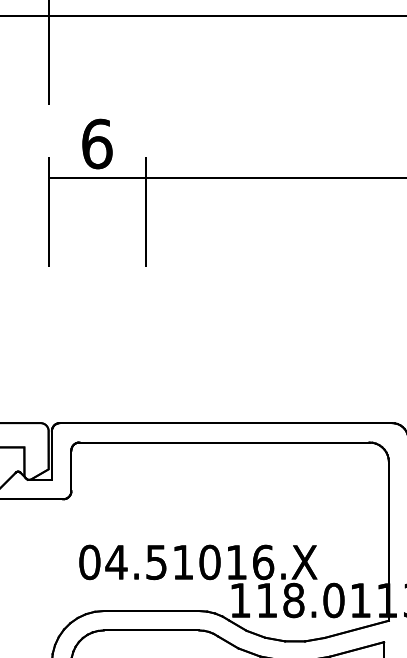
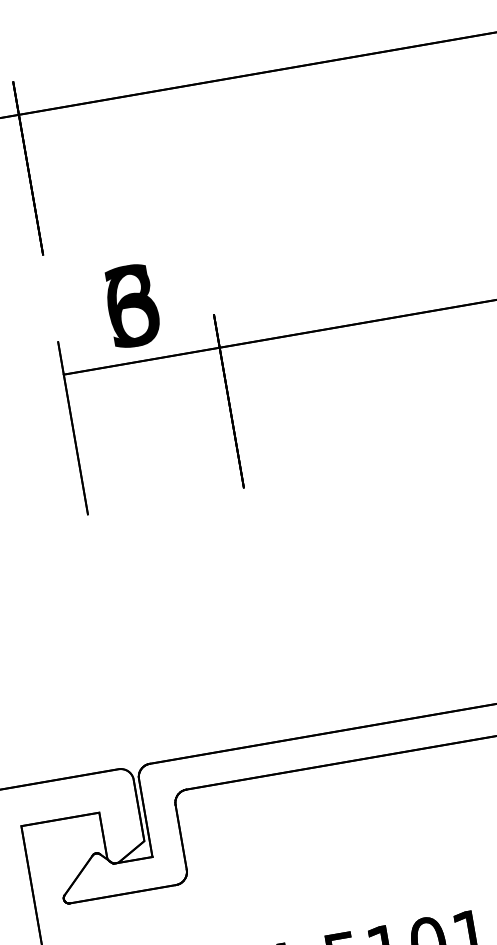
text: (97, 143) -> (132, 305), 6 -> 3

